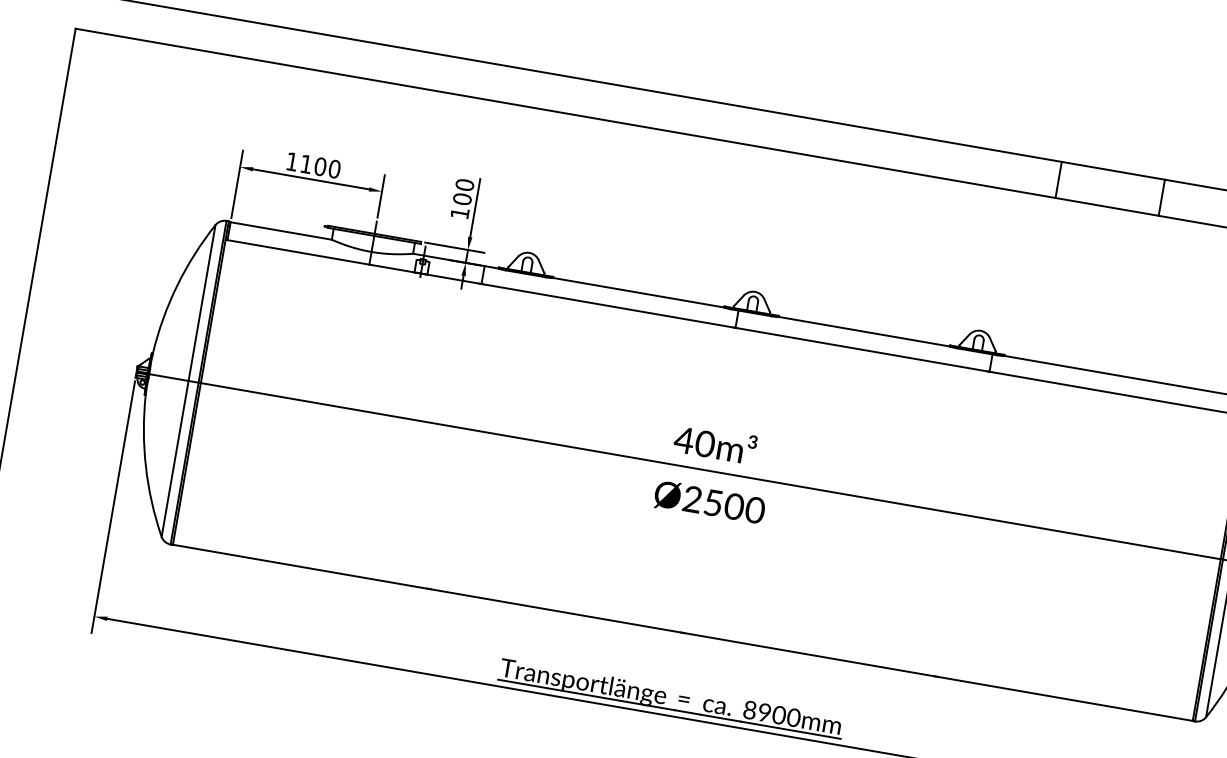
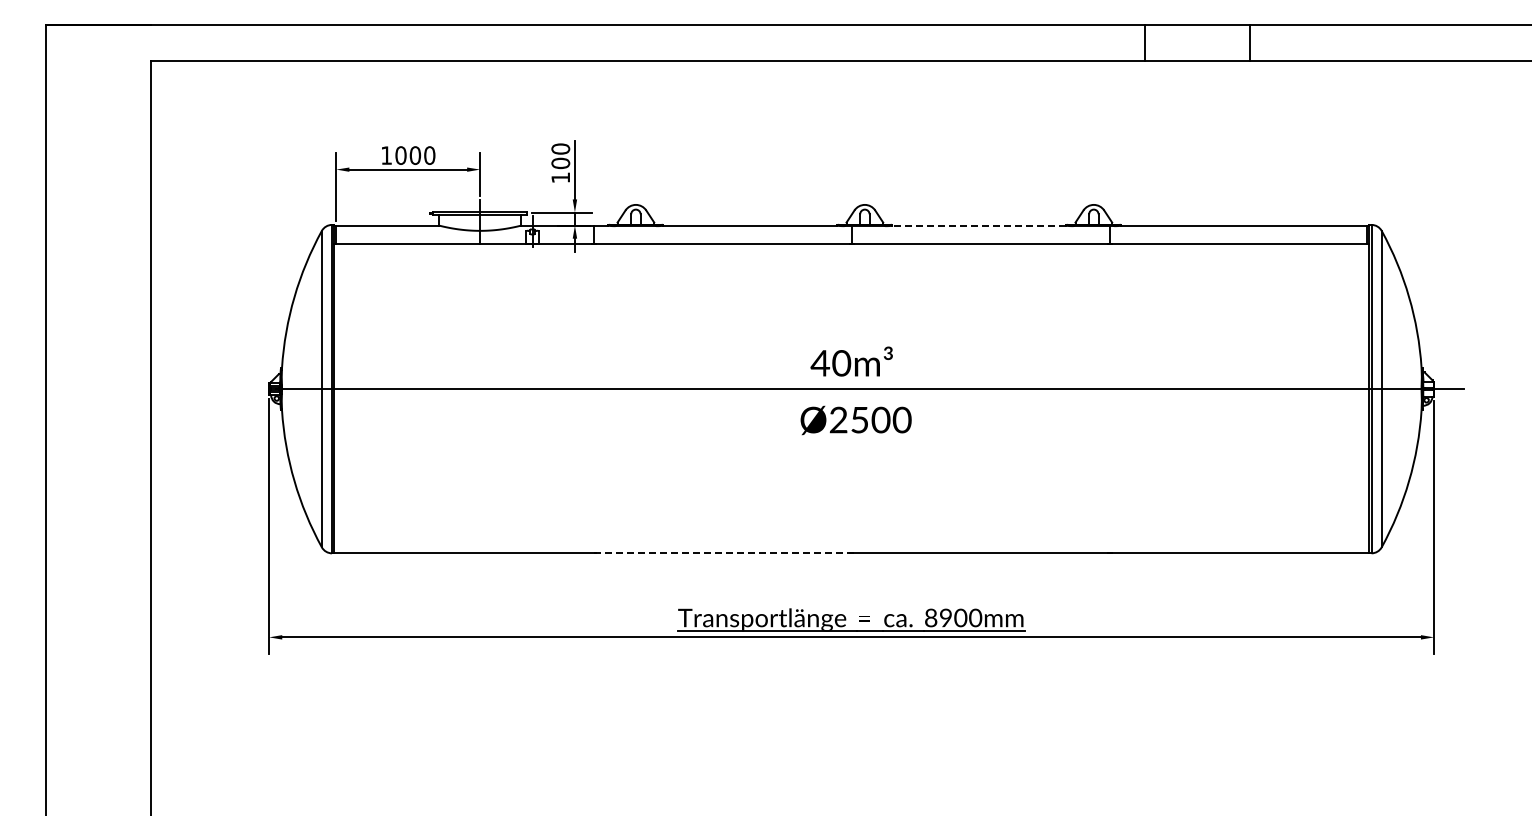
text: (305, 164) -> (400, 155), 1100 -> 1000
line: (863, 331) -> (978, 225), solid -> dashed
line: (555, 611) -> (722, 553), solid -> dashed

